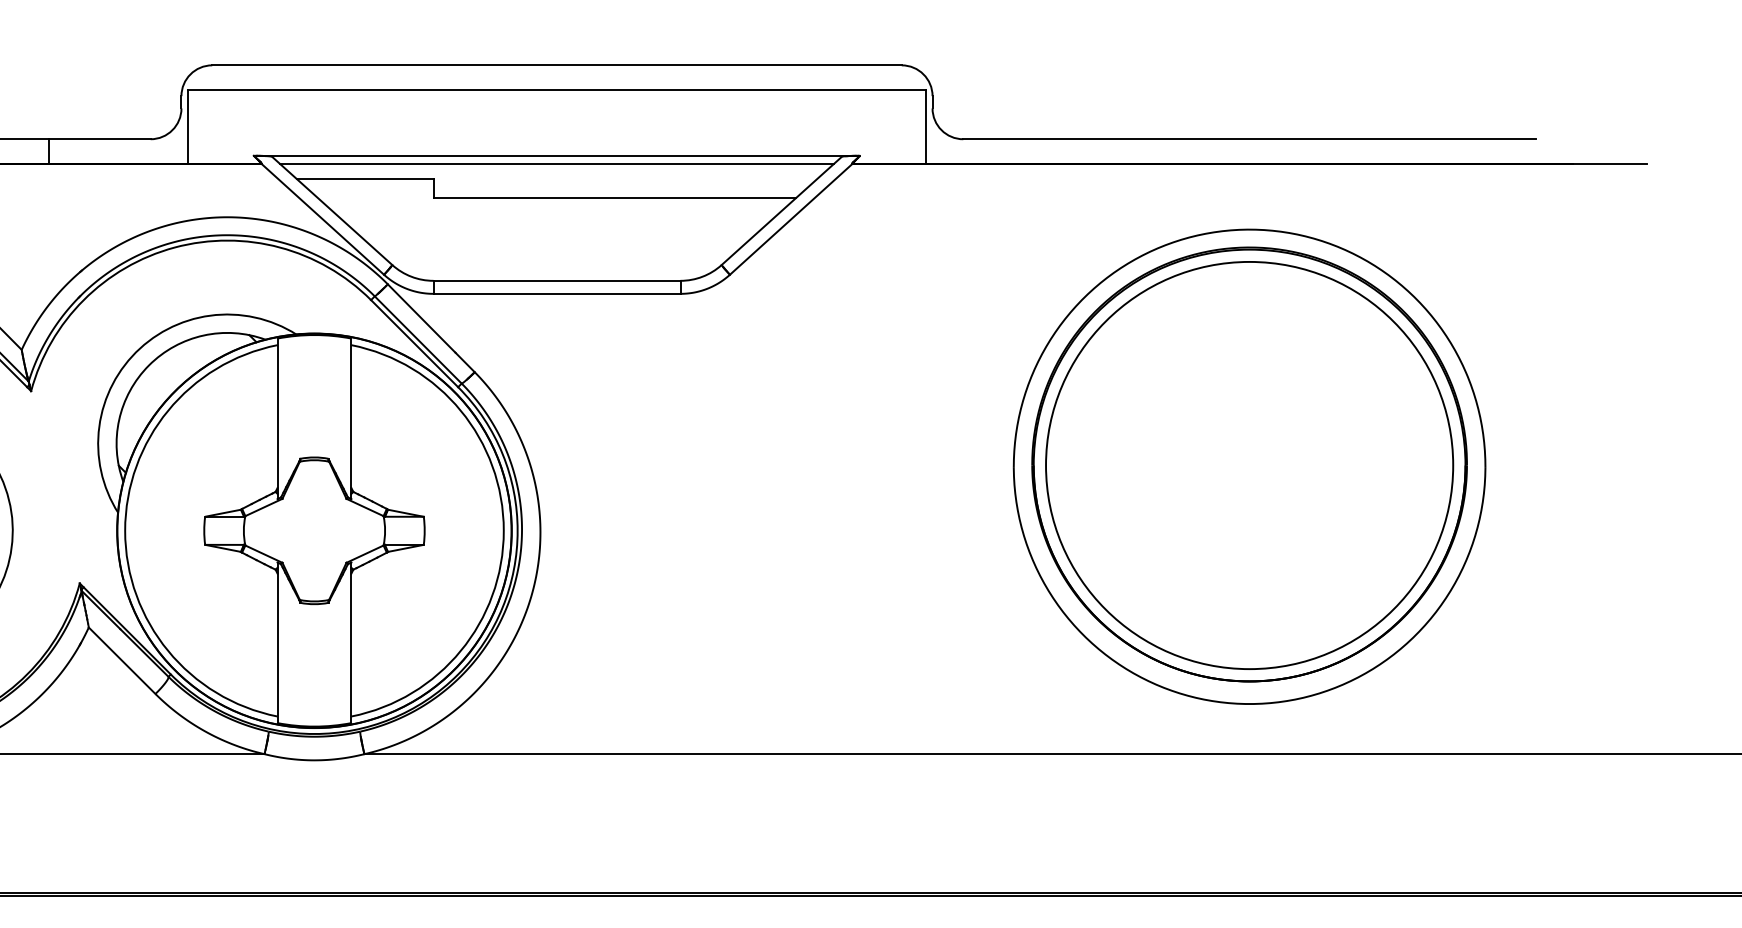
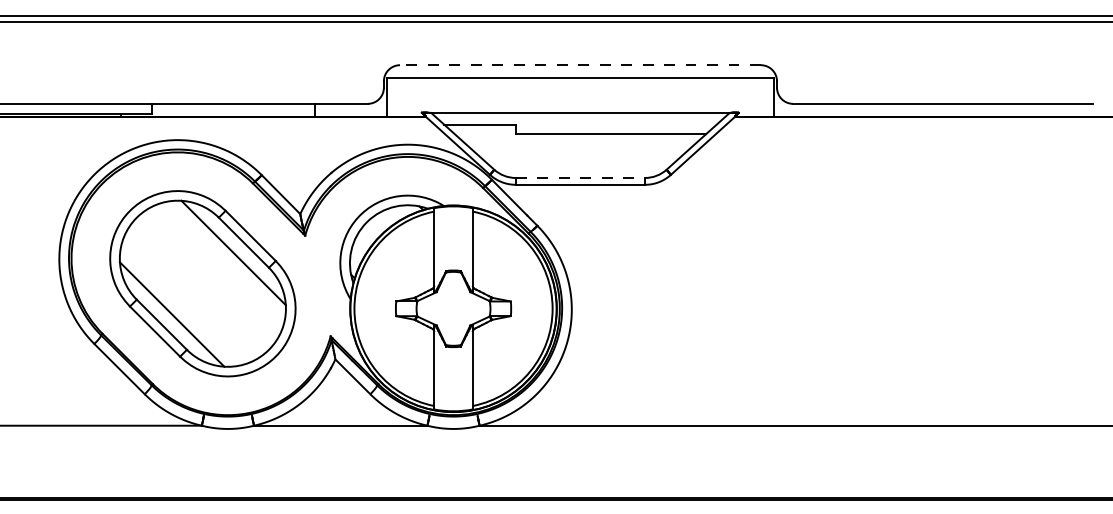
line: (555, 65) -> (579, 65), solid -> dashed
line: (557, 163) -> (580, 116), removed
line: (557, 279) -> (580, 177), solid -> dashed
part: (1248, 467) -> (942, 275), removed

